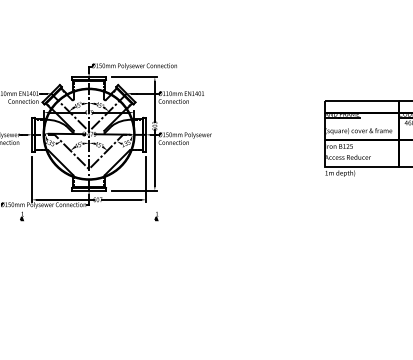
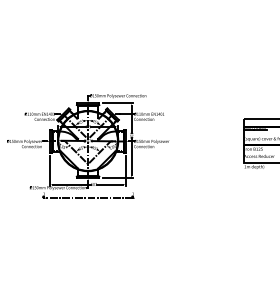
line: (88, 219) -> (87, 197), added

